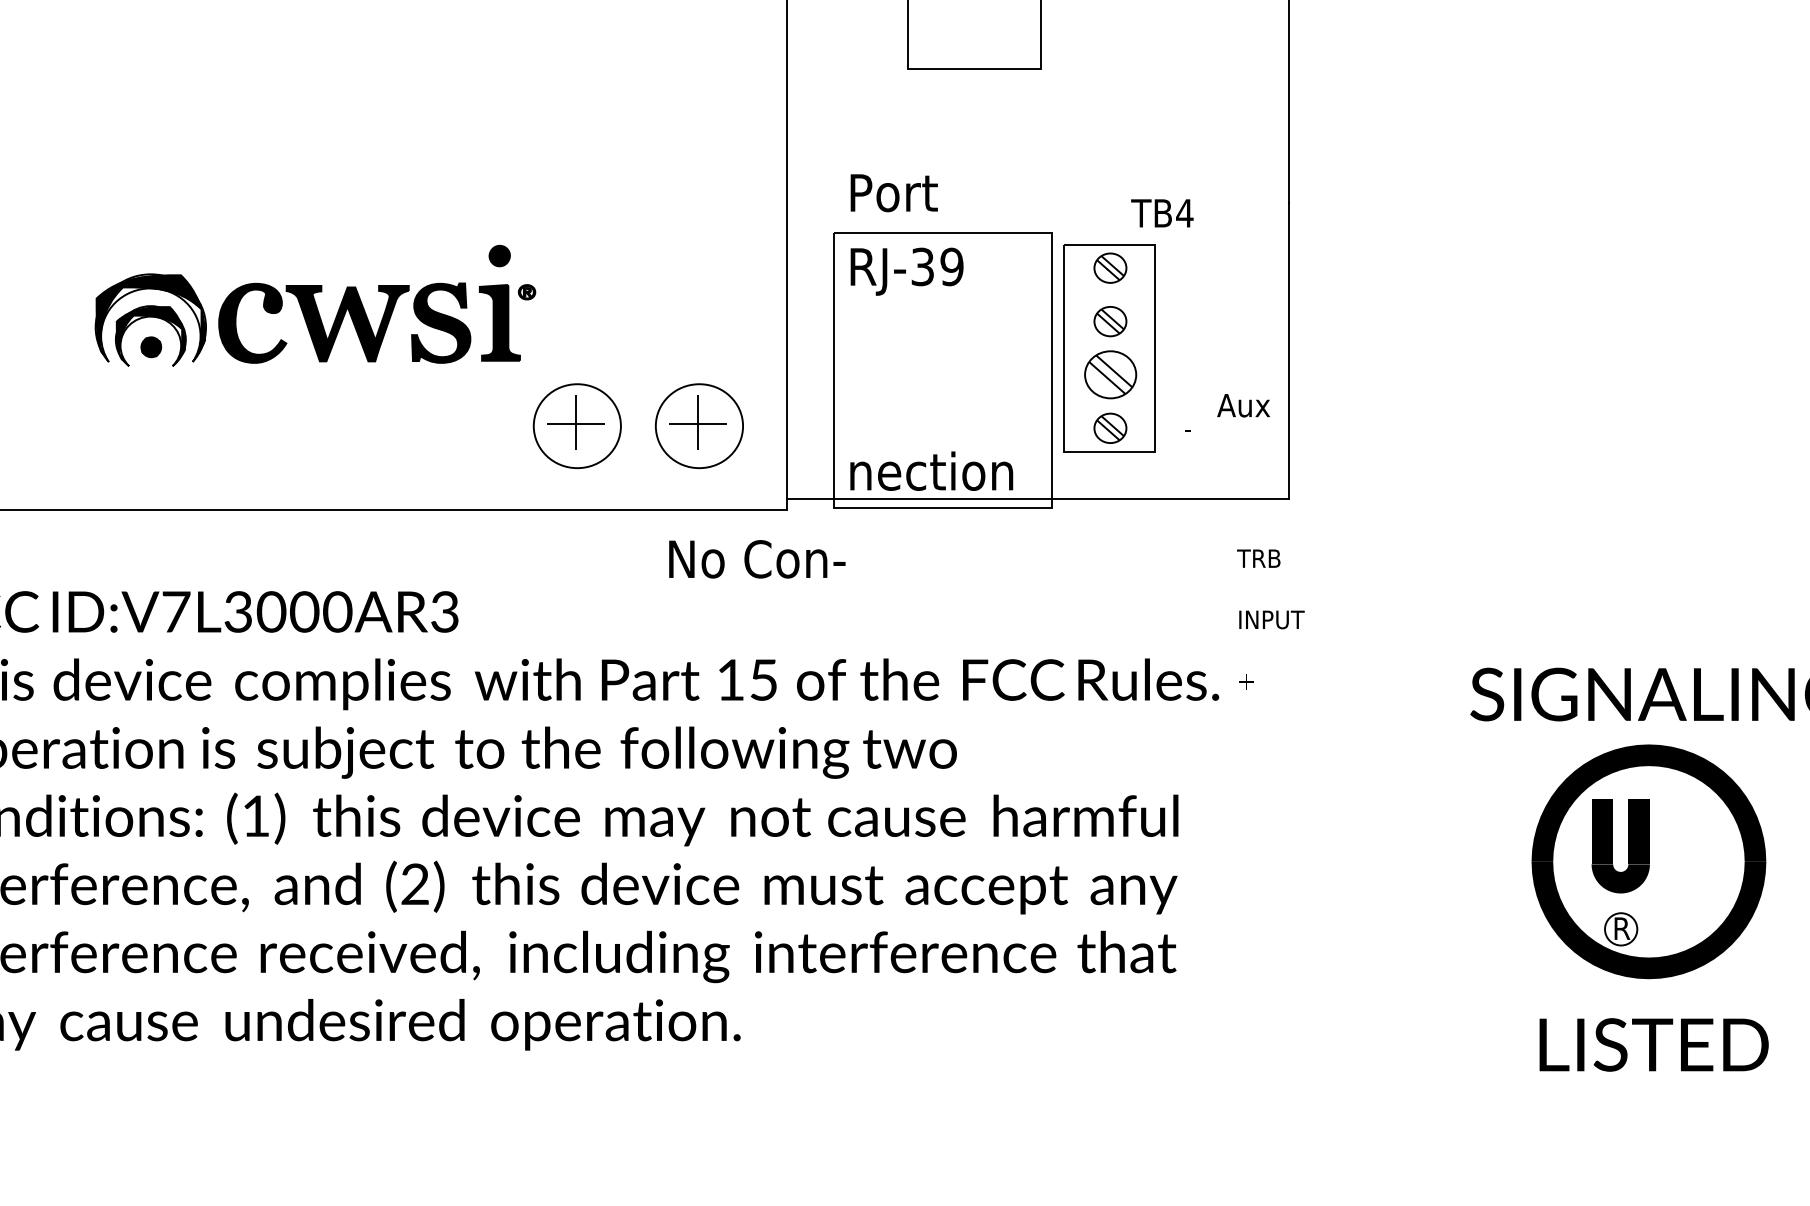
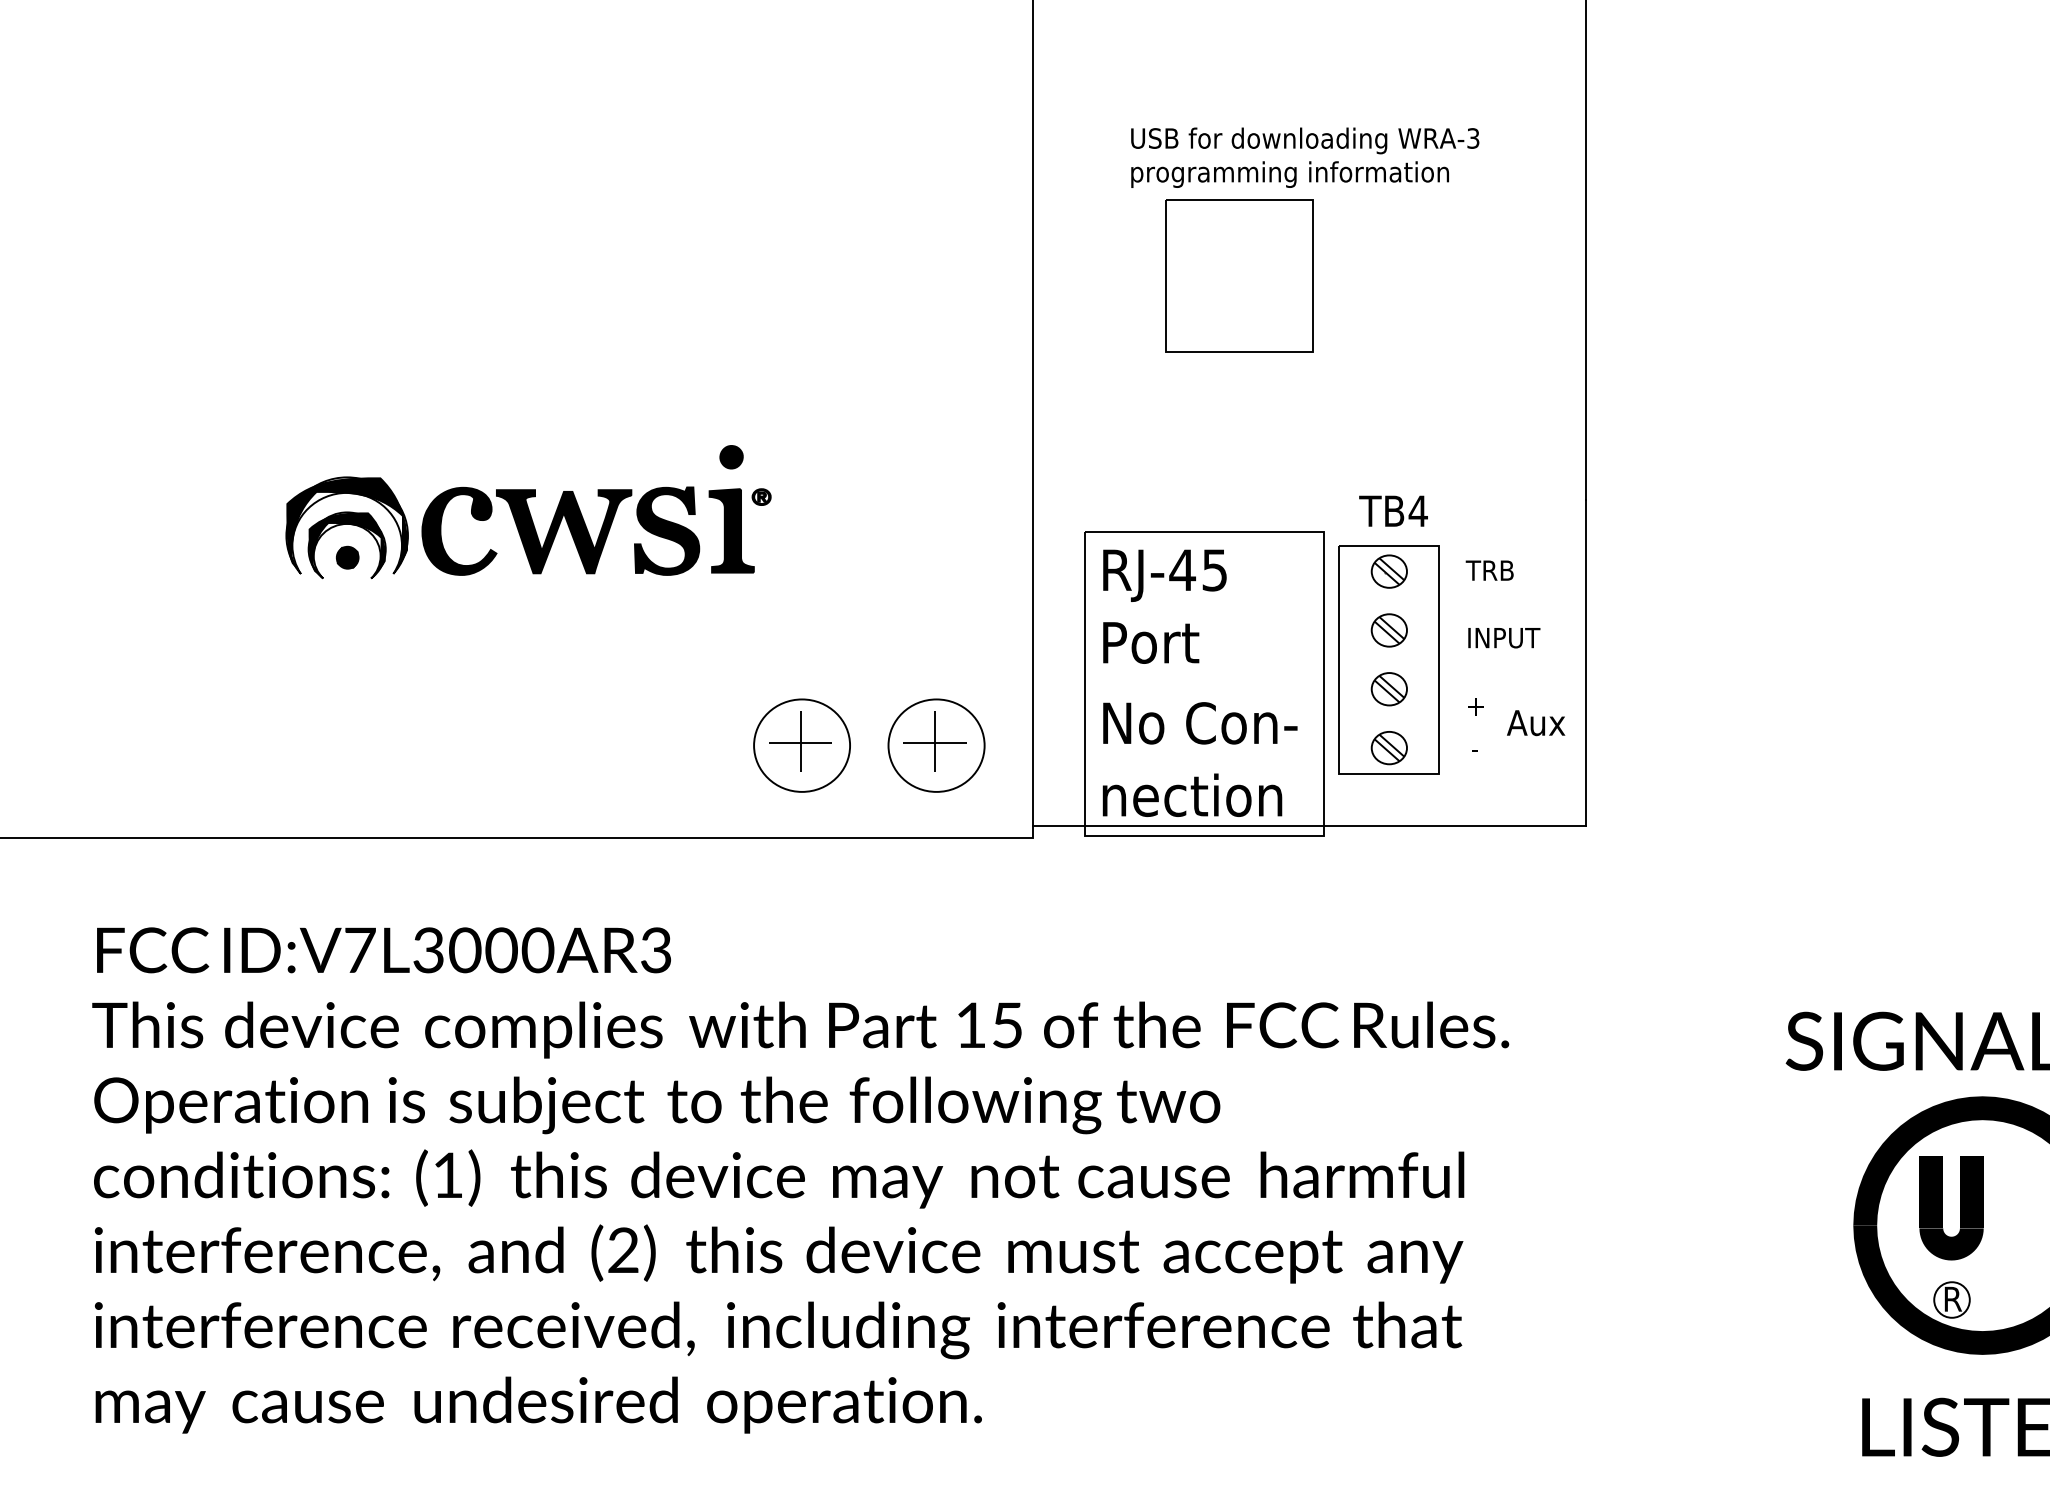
text: (894, 192) -> (1151, 642), moved
text: (1162, 212) -> (1393, 510), moved
text: (937, 267) -> (1198, 570), RJ-39 -> RJ-45
part: (315, 306) -> (528, 512), moved
part: (1109, 375) -> (1388, 689), size x0.62
text: (757, 559) -> (1200, 723), moved
text: (1270, 619) -> (1502, 637), moved

